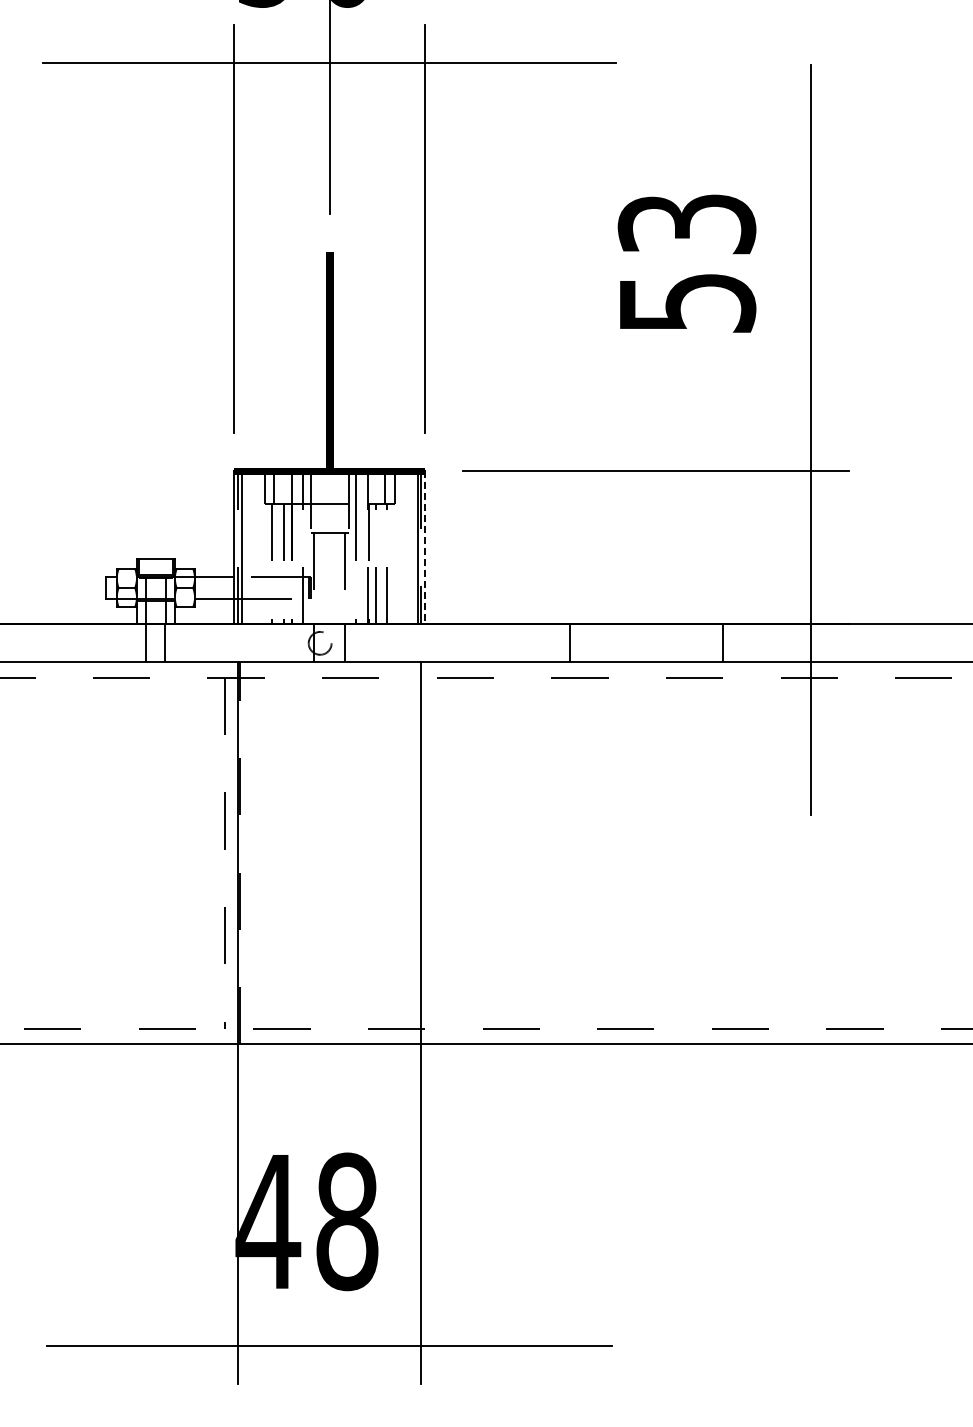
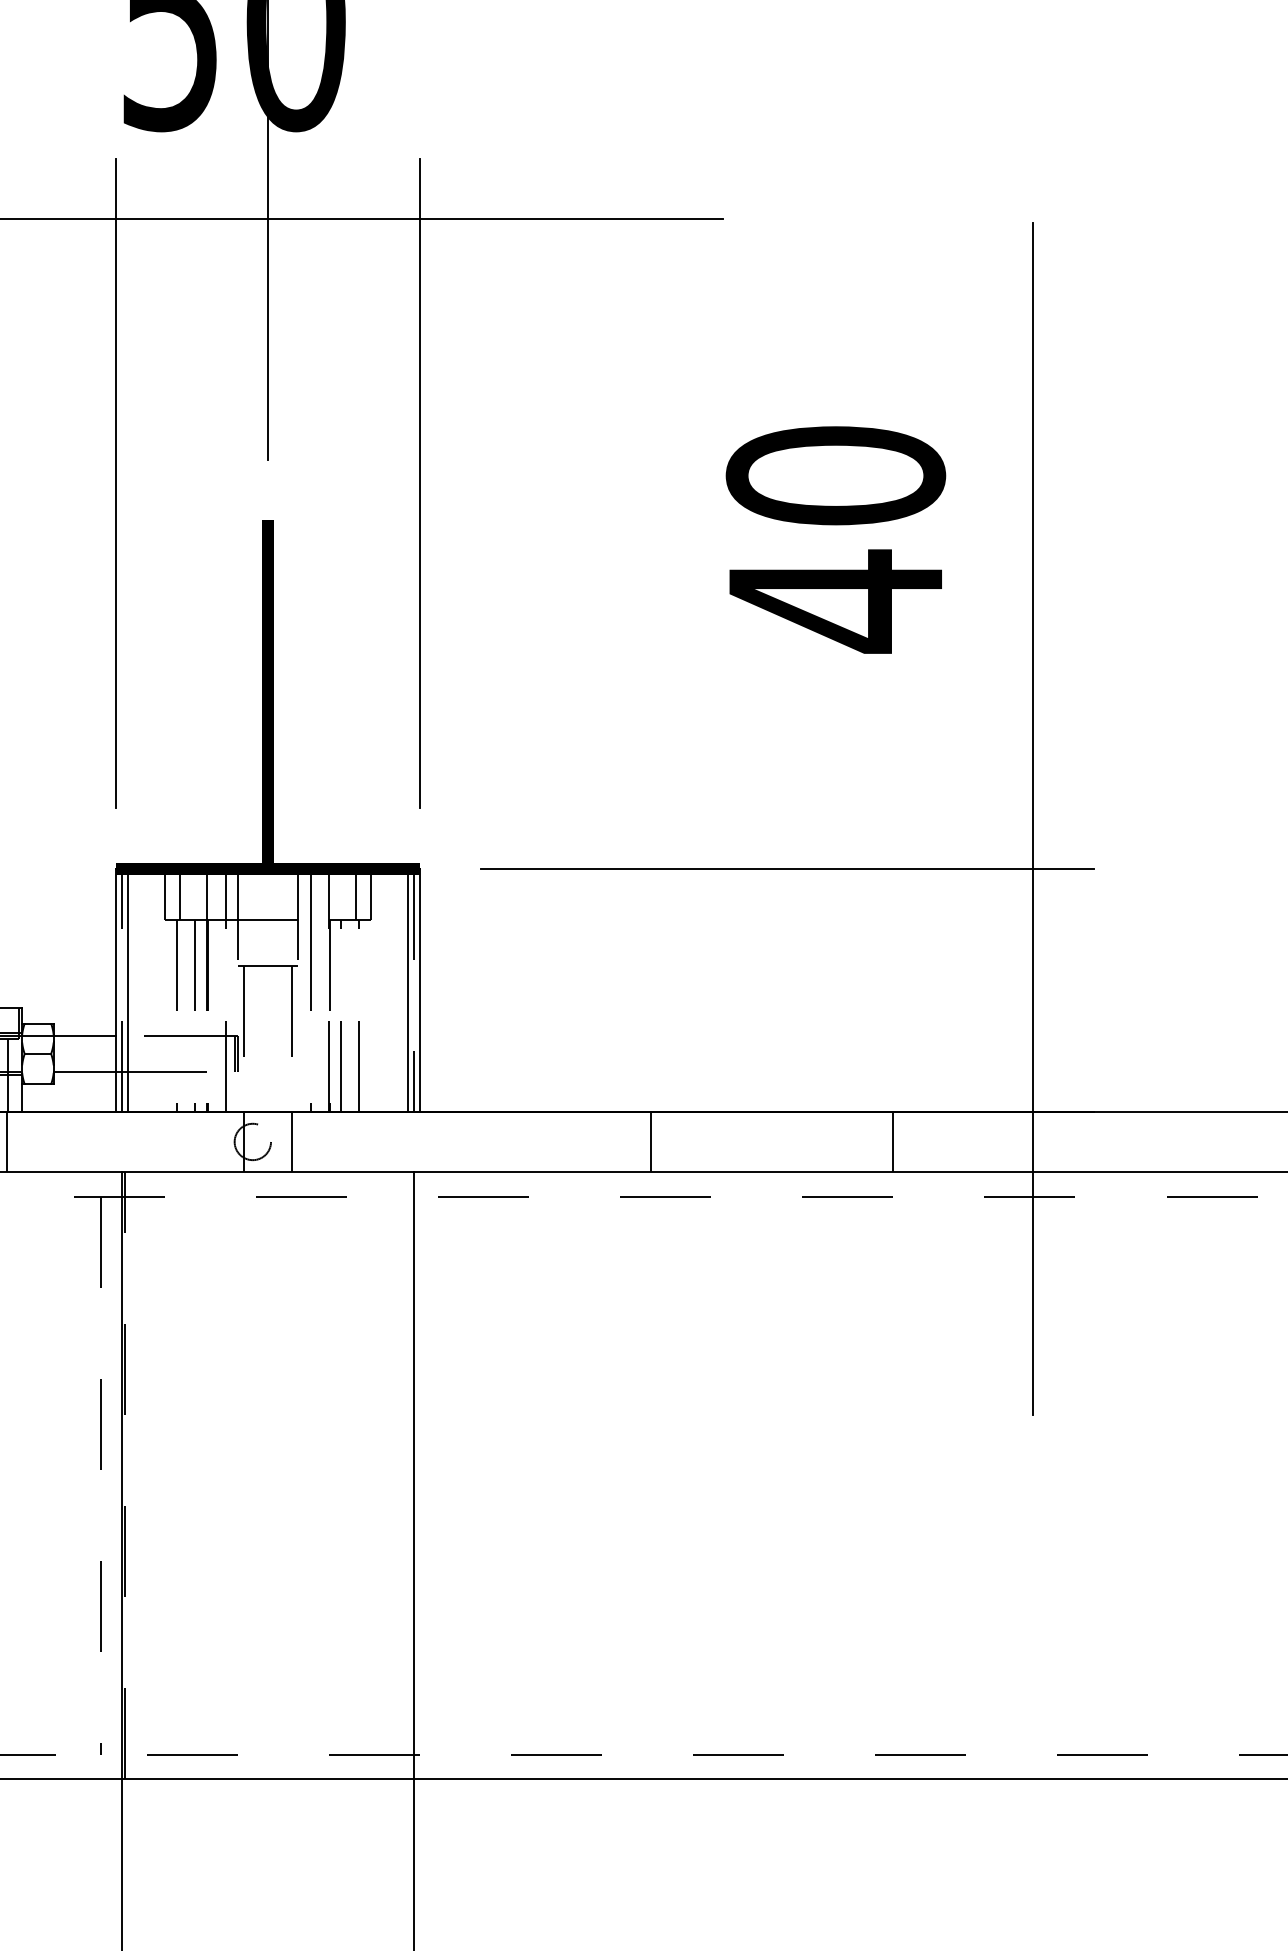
text: (686, 264) -> (835, 539), 53 -> 40
line: (425, 548) -> (420, 991), dashed -> solid

